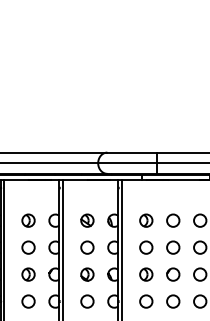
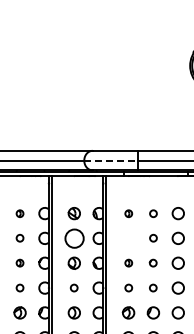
line: (127, 163) -> (111, 160), solid -> dashed
part: (27, 220) -> (19, 213), size x0.6
part: (146, 220) -> (128, 213), size x0.6
circle: (173, 220) -> (153, 213), size x0.6
circle: (27, 246) -> (19, 237), size x0.6
circle: (86, 246) -> (73, 237), size x1.6
circle: (146, 246) -> (128, 237), removed
circle: (173, 246) -> (153, 237), size x0.6
part: (27, 273) -> (19, 262), size x0.6
part: (146, 273) -> (128, 262), size x0.6
circle: (172, 273) -> (152, 262), size x0.6
circle: (27, 300) -> (19, 287), size x0.6
circle: (86, 300) -> (73, 287), size x0.6
circle: (146, 300) -> (128, 287), size x0.6
circle: (172, 300) -> (152, 287), size x0.6

